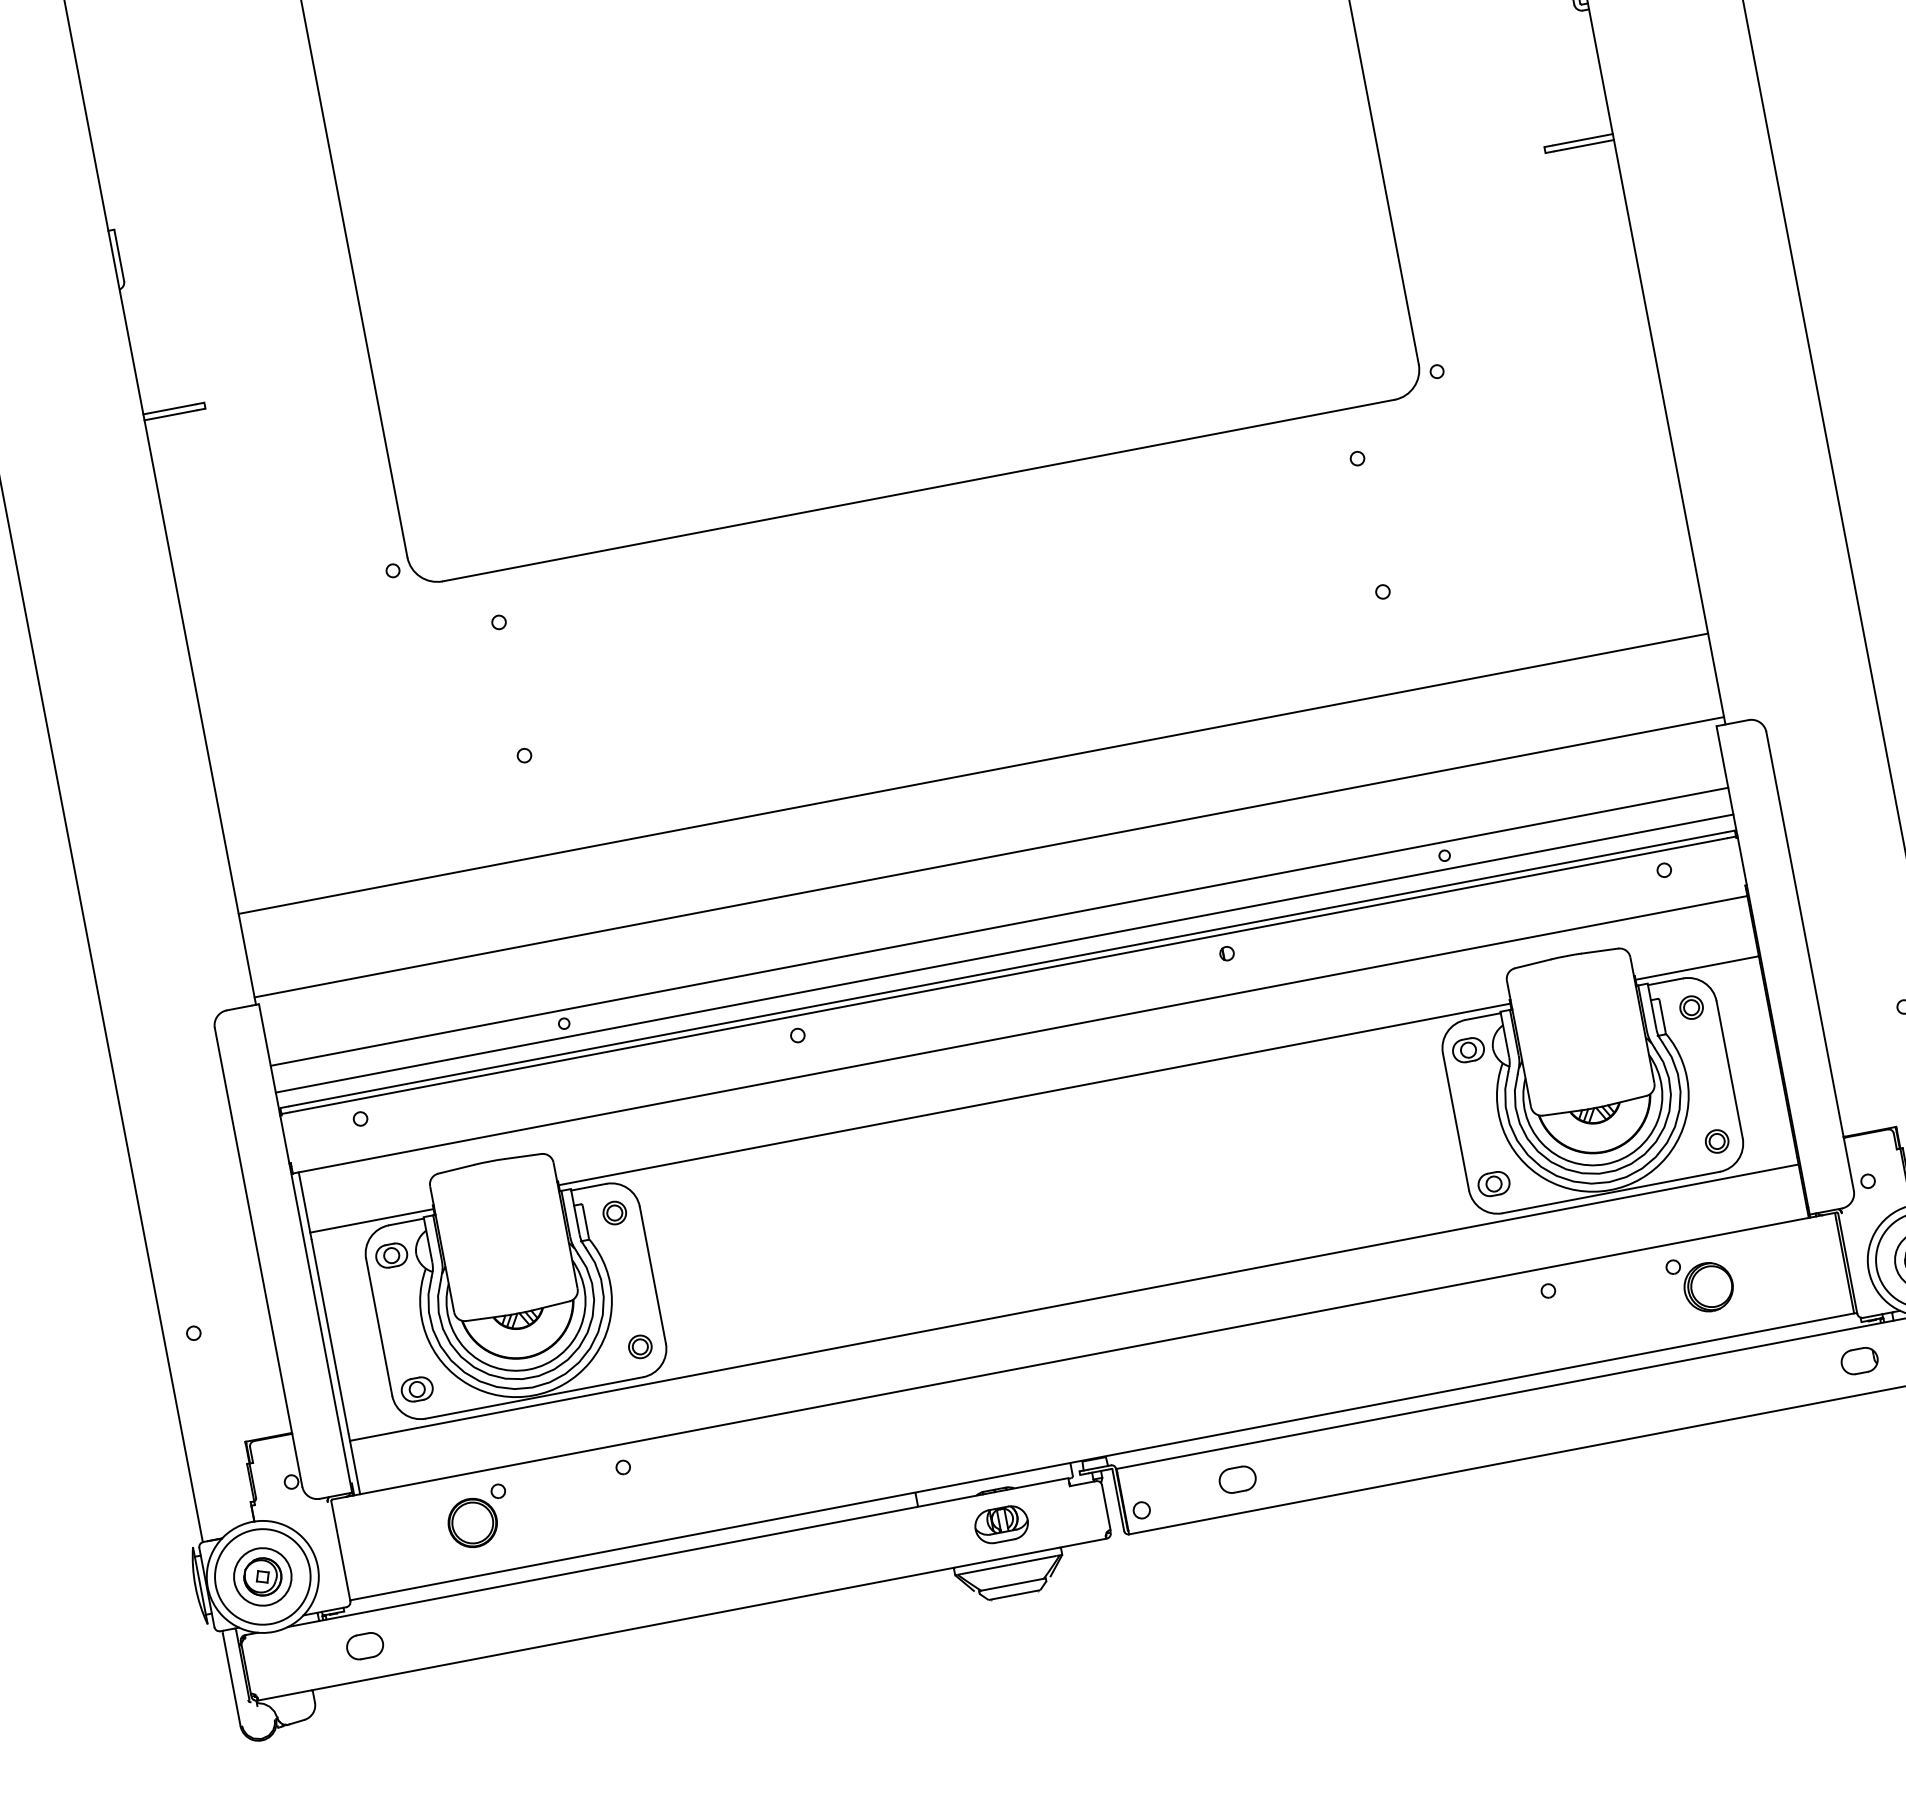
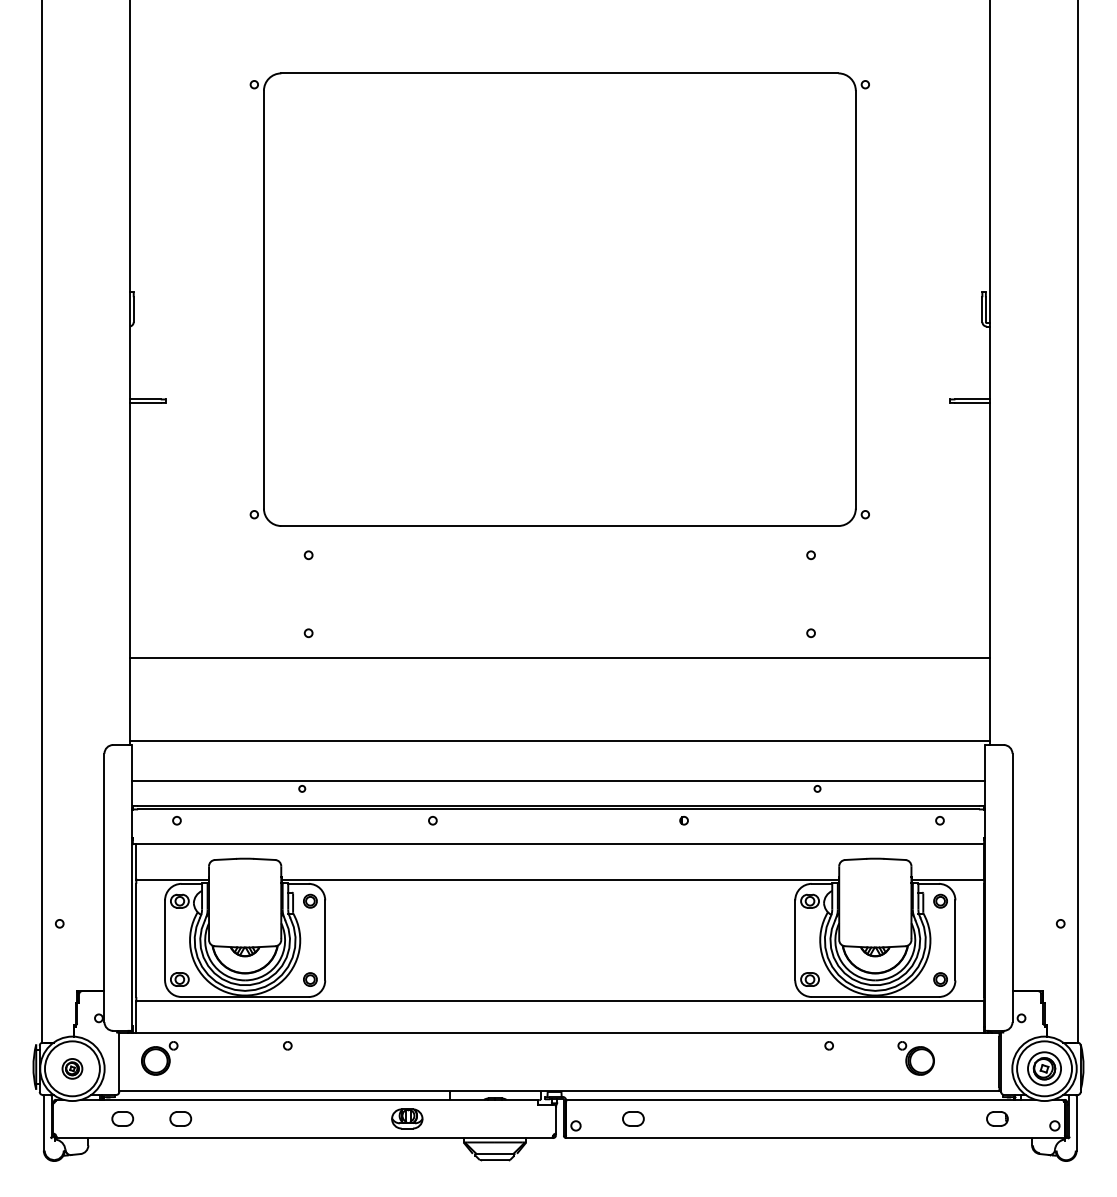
line: (973, 773) -> (560, 657), moved
line: (1002, 953) -> (557, 796), removed
part: (478, 1517) -> (159, 1058), moved
part: (1001, 1523) -> (407, 1118), moved
part: (262, 1576) -> (72, 1068), size x0.6
part: (463, 1626) -> (180, 1118), added

